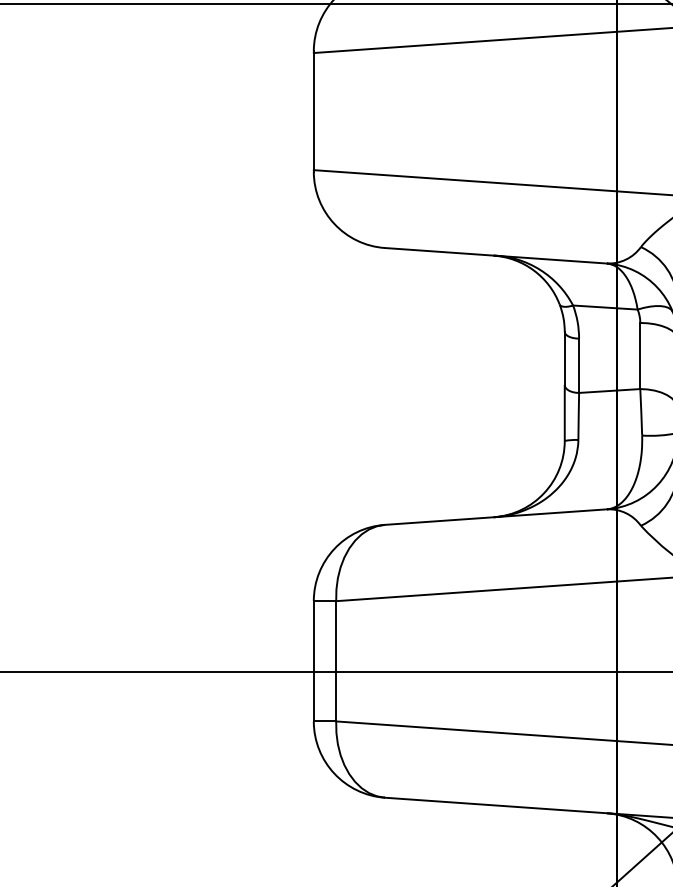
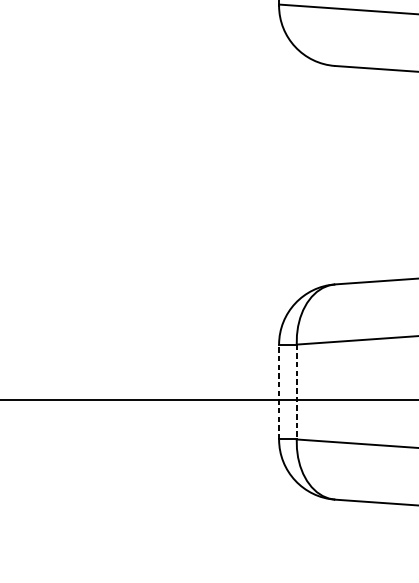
line: (313, 660) -> (278, 391), solid -> dashed
line: (336, 661) -> (296, 392), solid -> dashed

